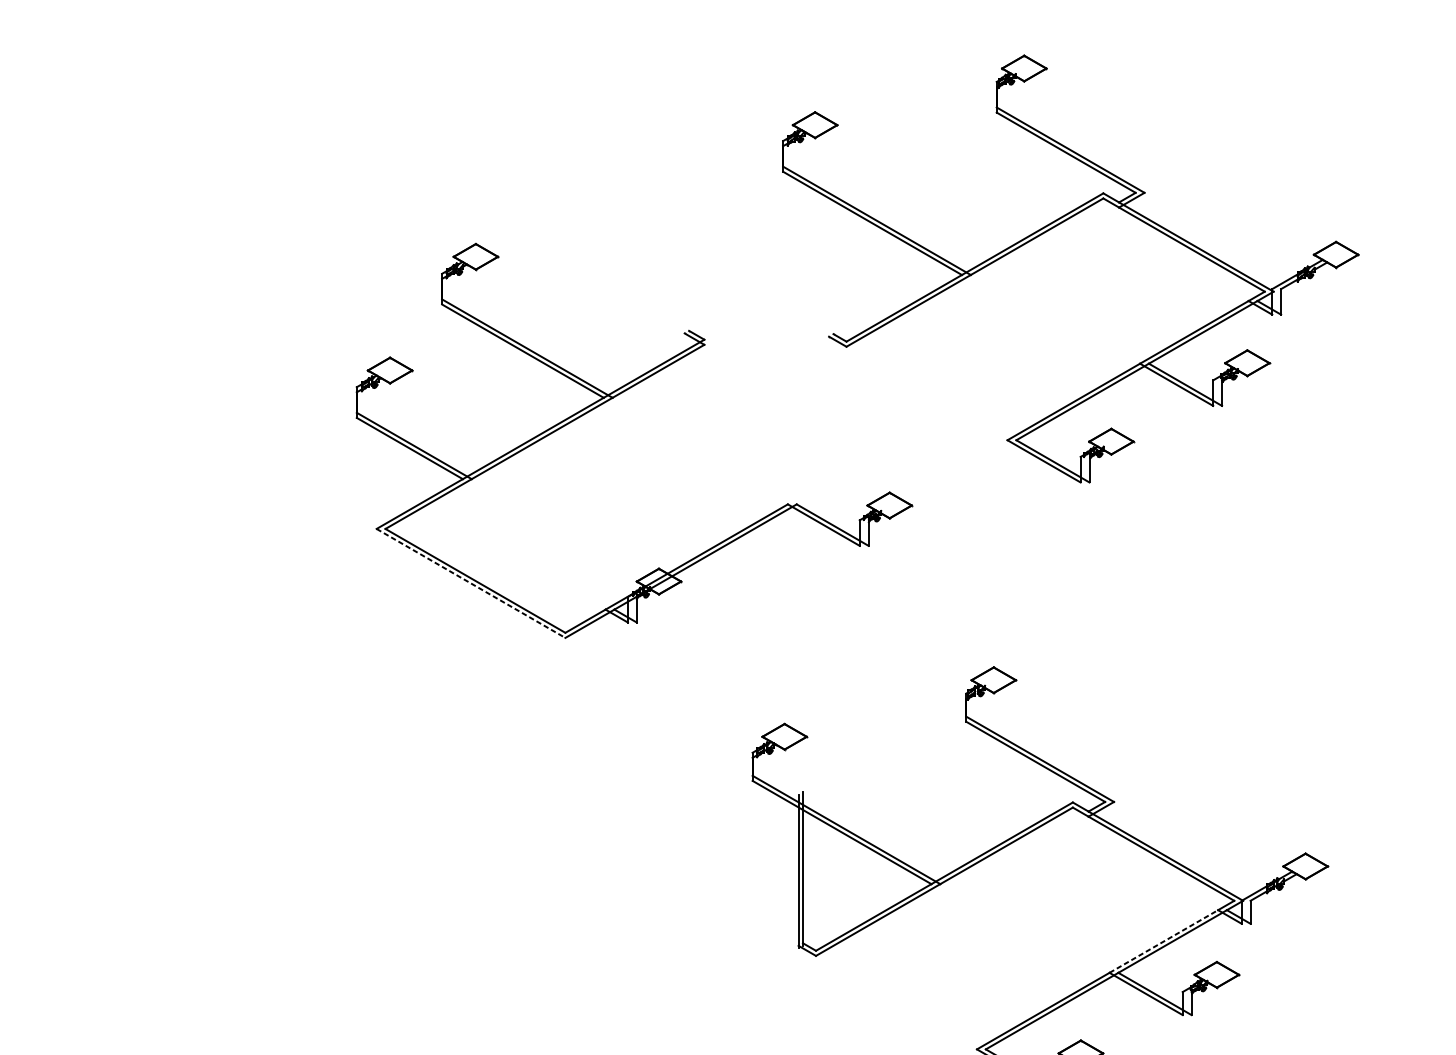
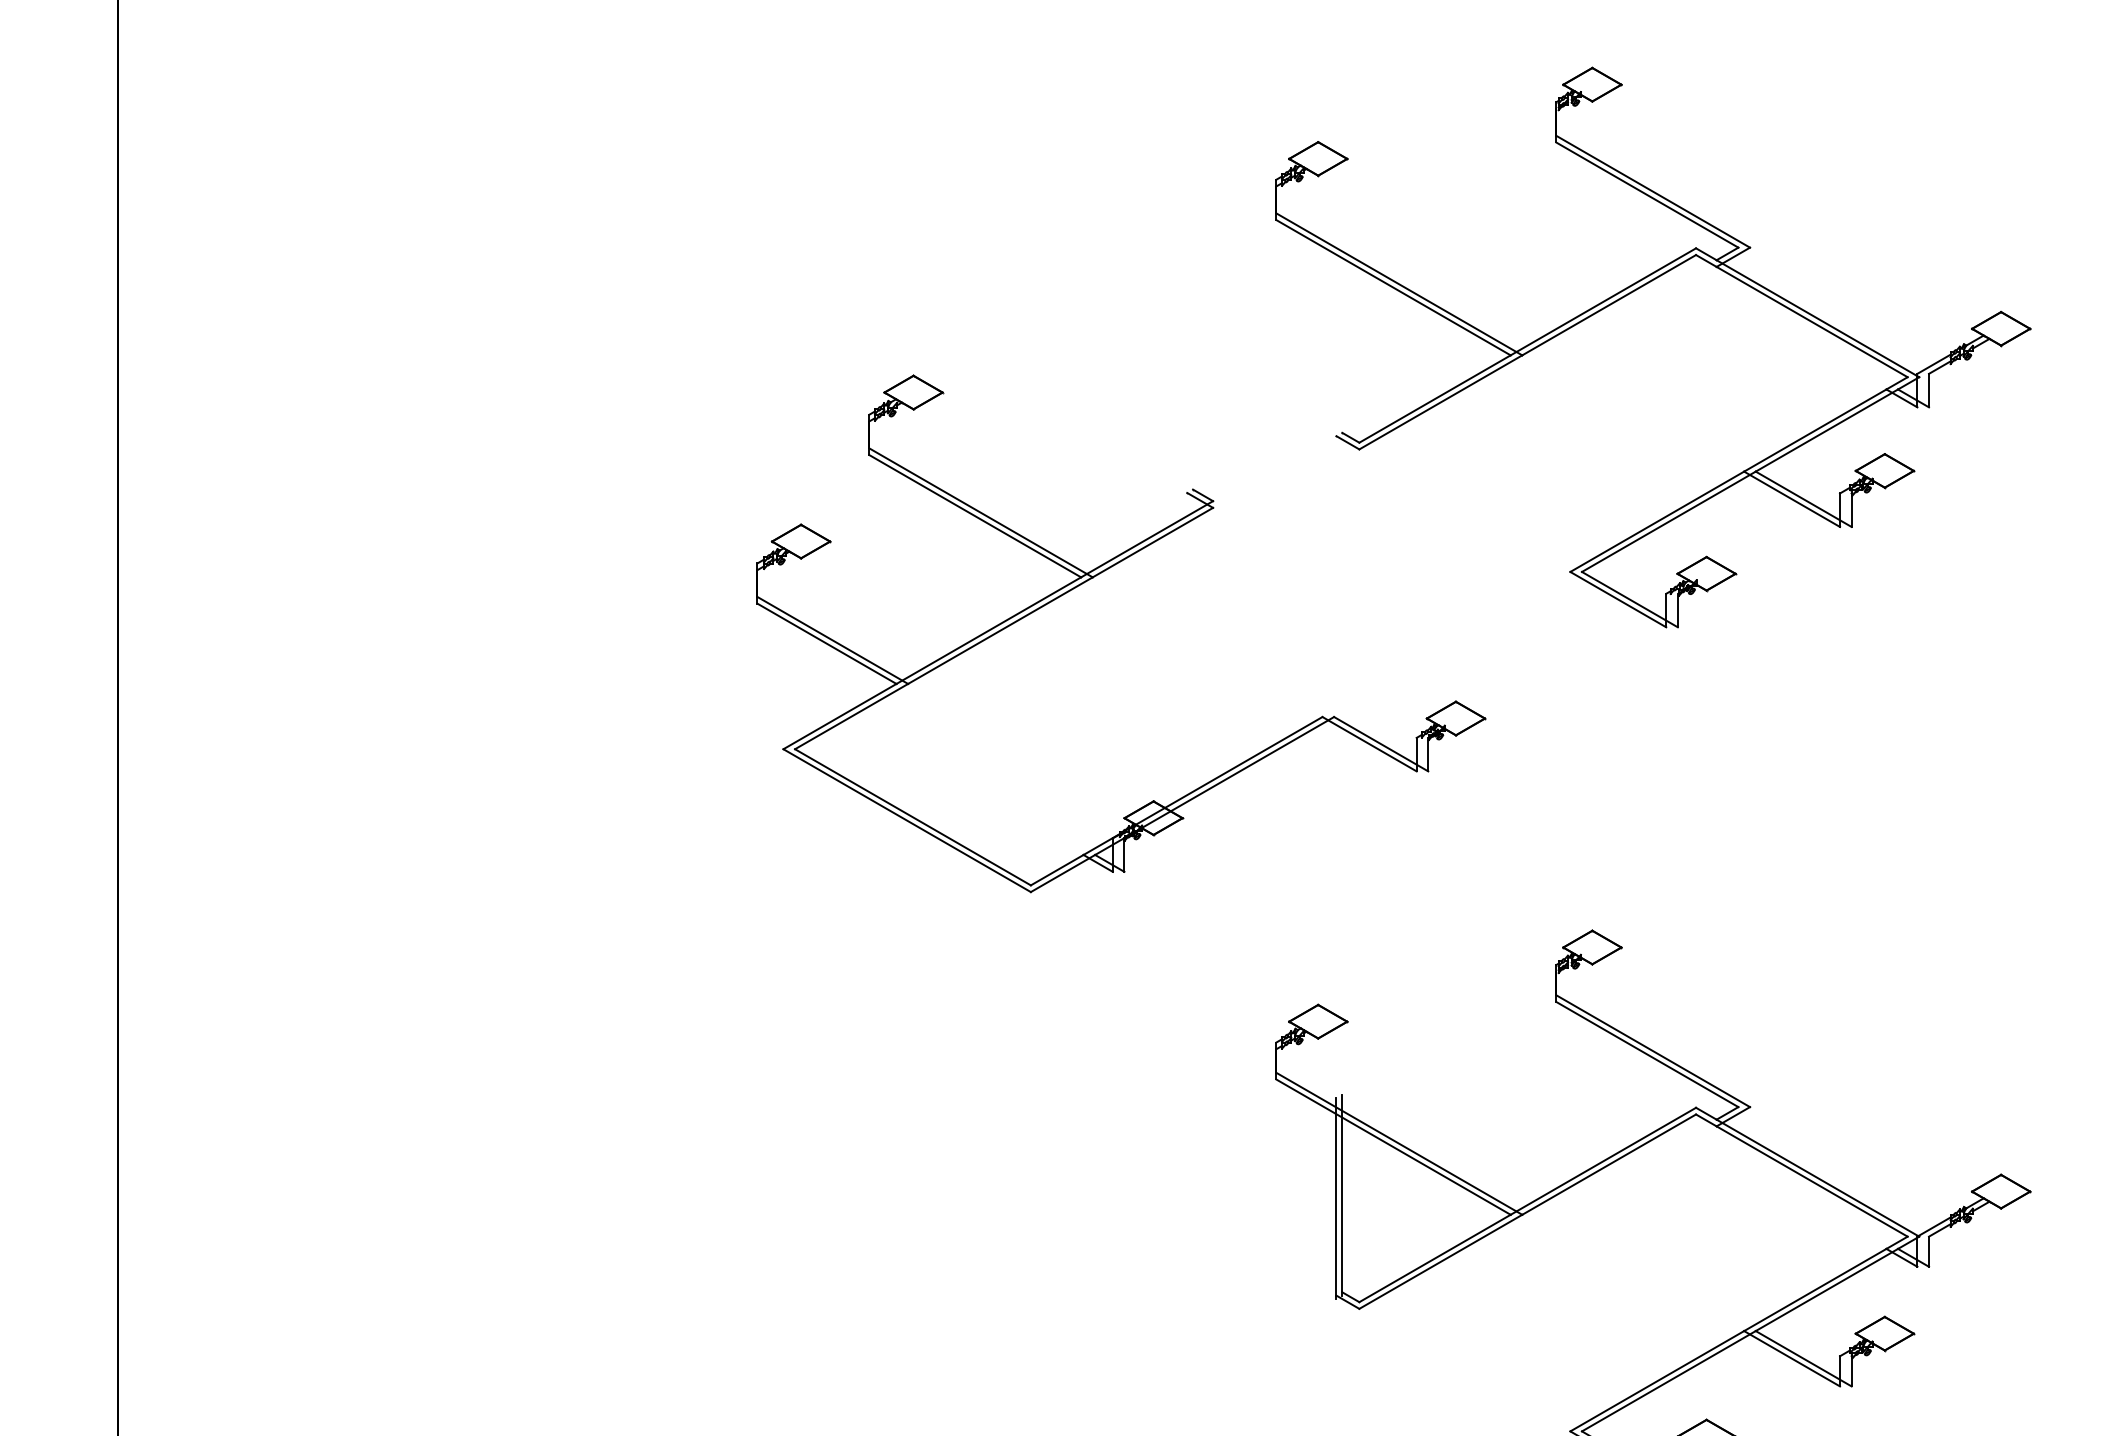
part: (1046, 232) -> (1621, 299), moved
line: (471, 583) -> (907, 820), dashed -> solid
line: (1163, 941) -> (1815, 1289), dashed -> solid

